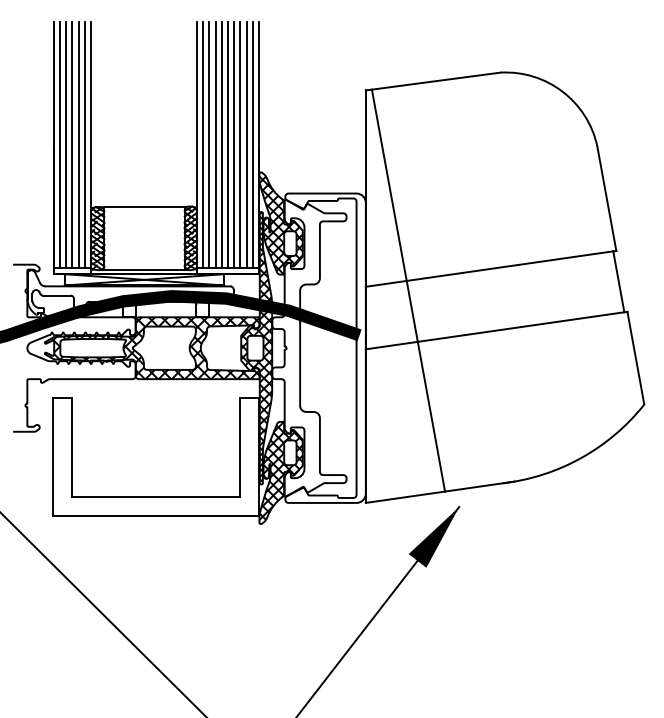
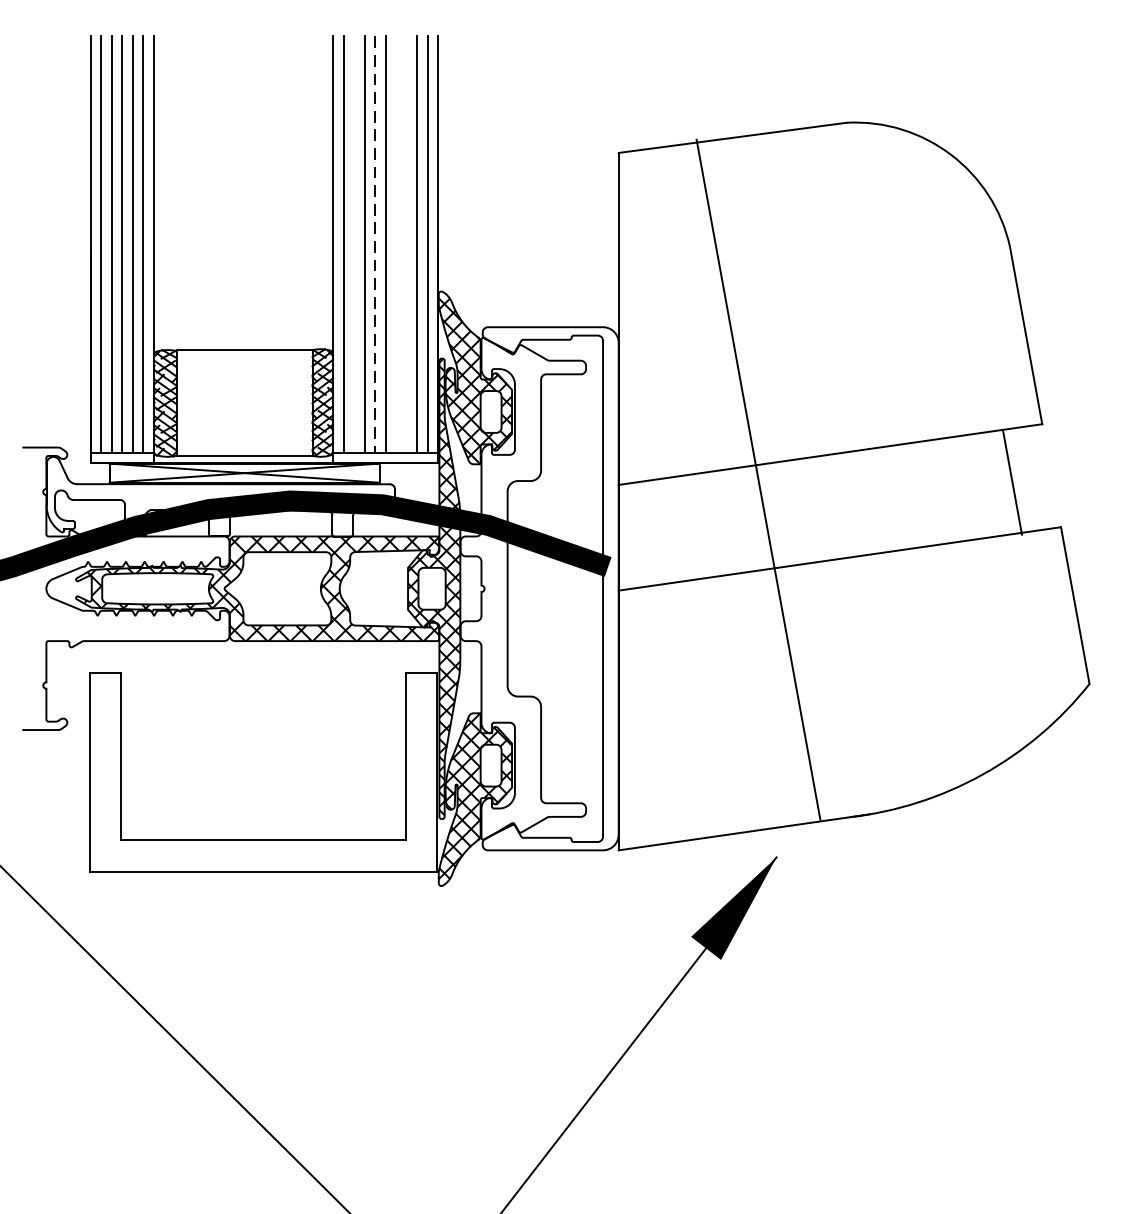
line: (209, 144) -> (354, 244), removed
line: (234, 144) -> (396, 244), removed
line: (240, 144) -> (406, 244), removed
line: (221, 145) -> (374, 246), solid -> dashed
line: (618, 281) -> (1012, 482), moved
line: (408, 290) -> (758, 479), moved

